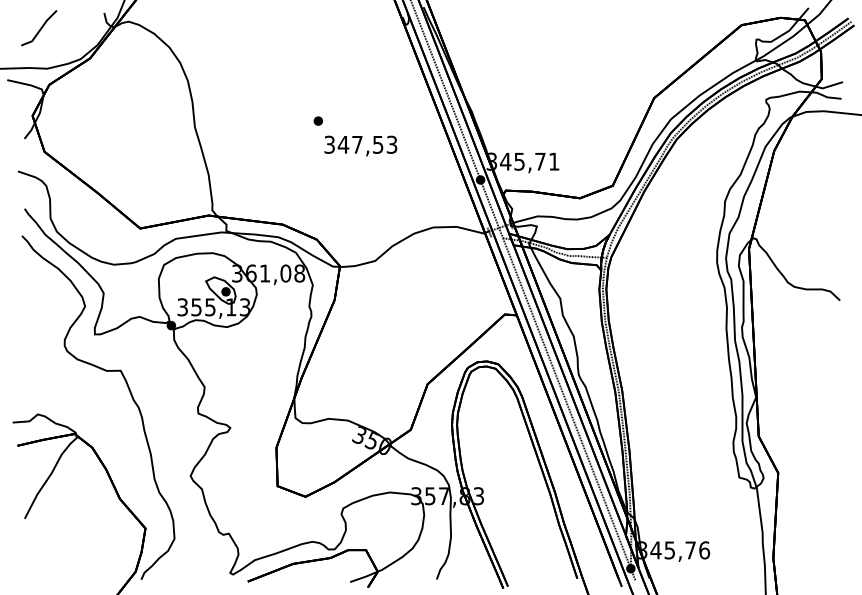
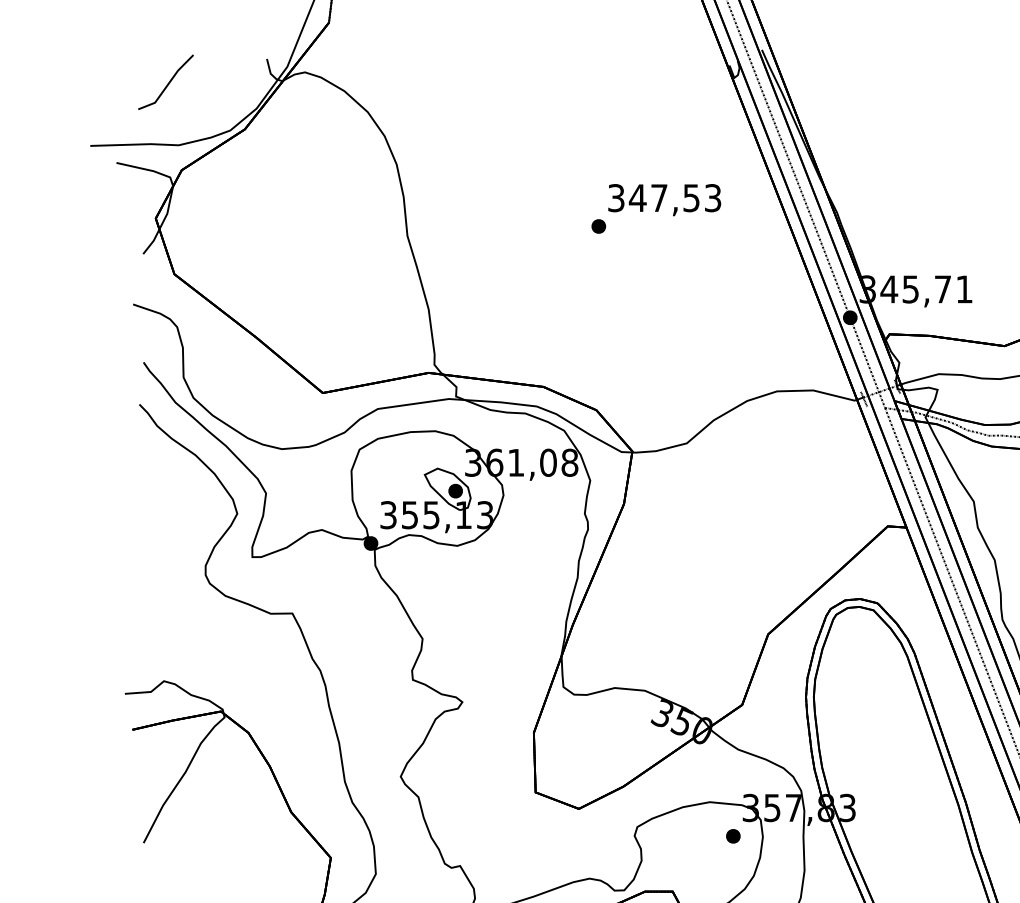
text: (360, 145) -> (664, 199), moved
part: (404, 514) -> (732, 836), added

